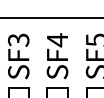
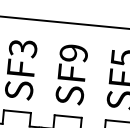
text: (57, 40) -> (73, 53), SF4 -> SF9

